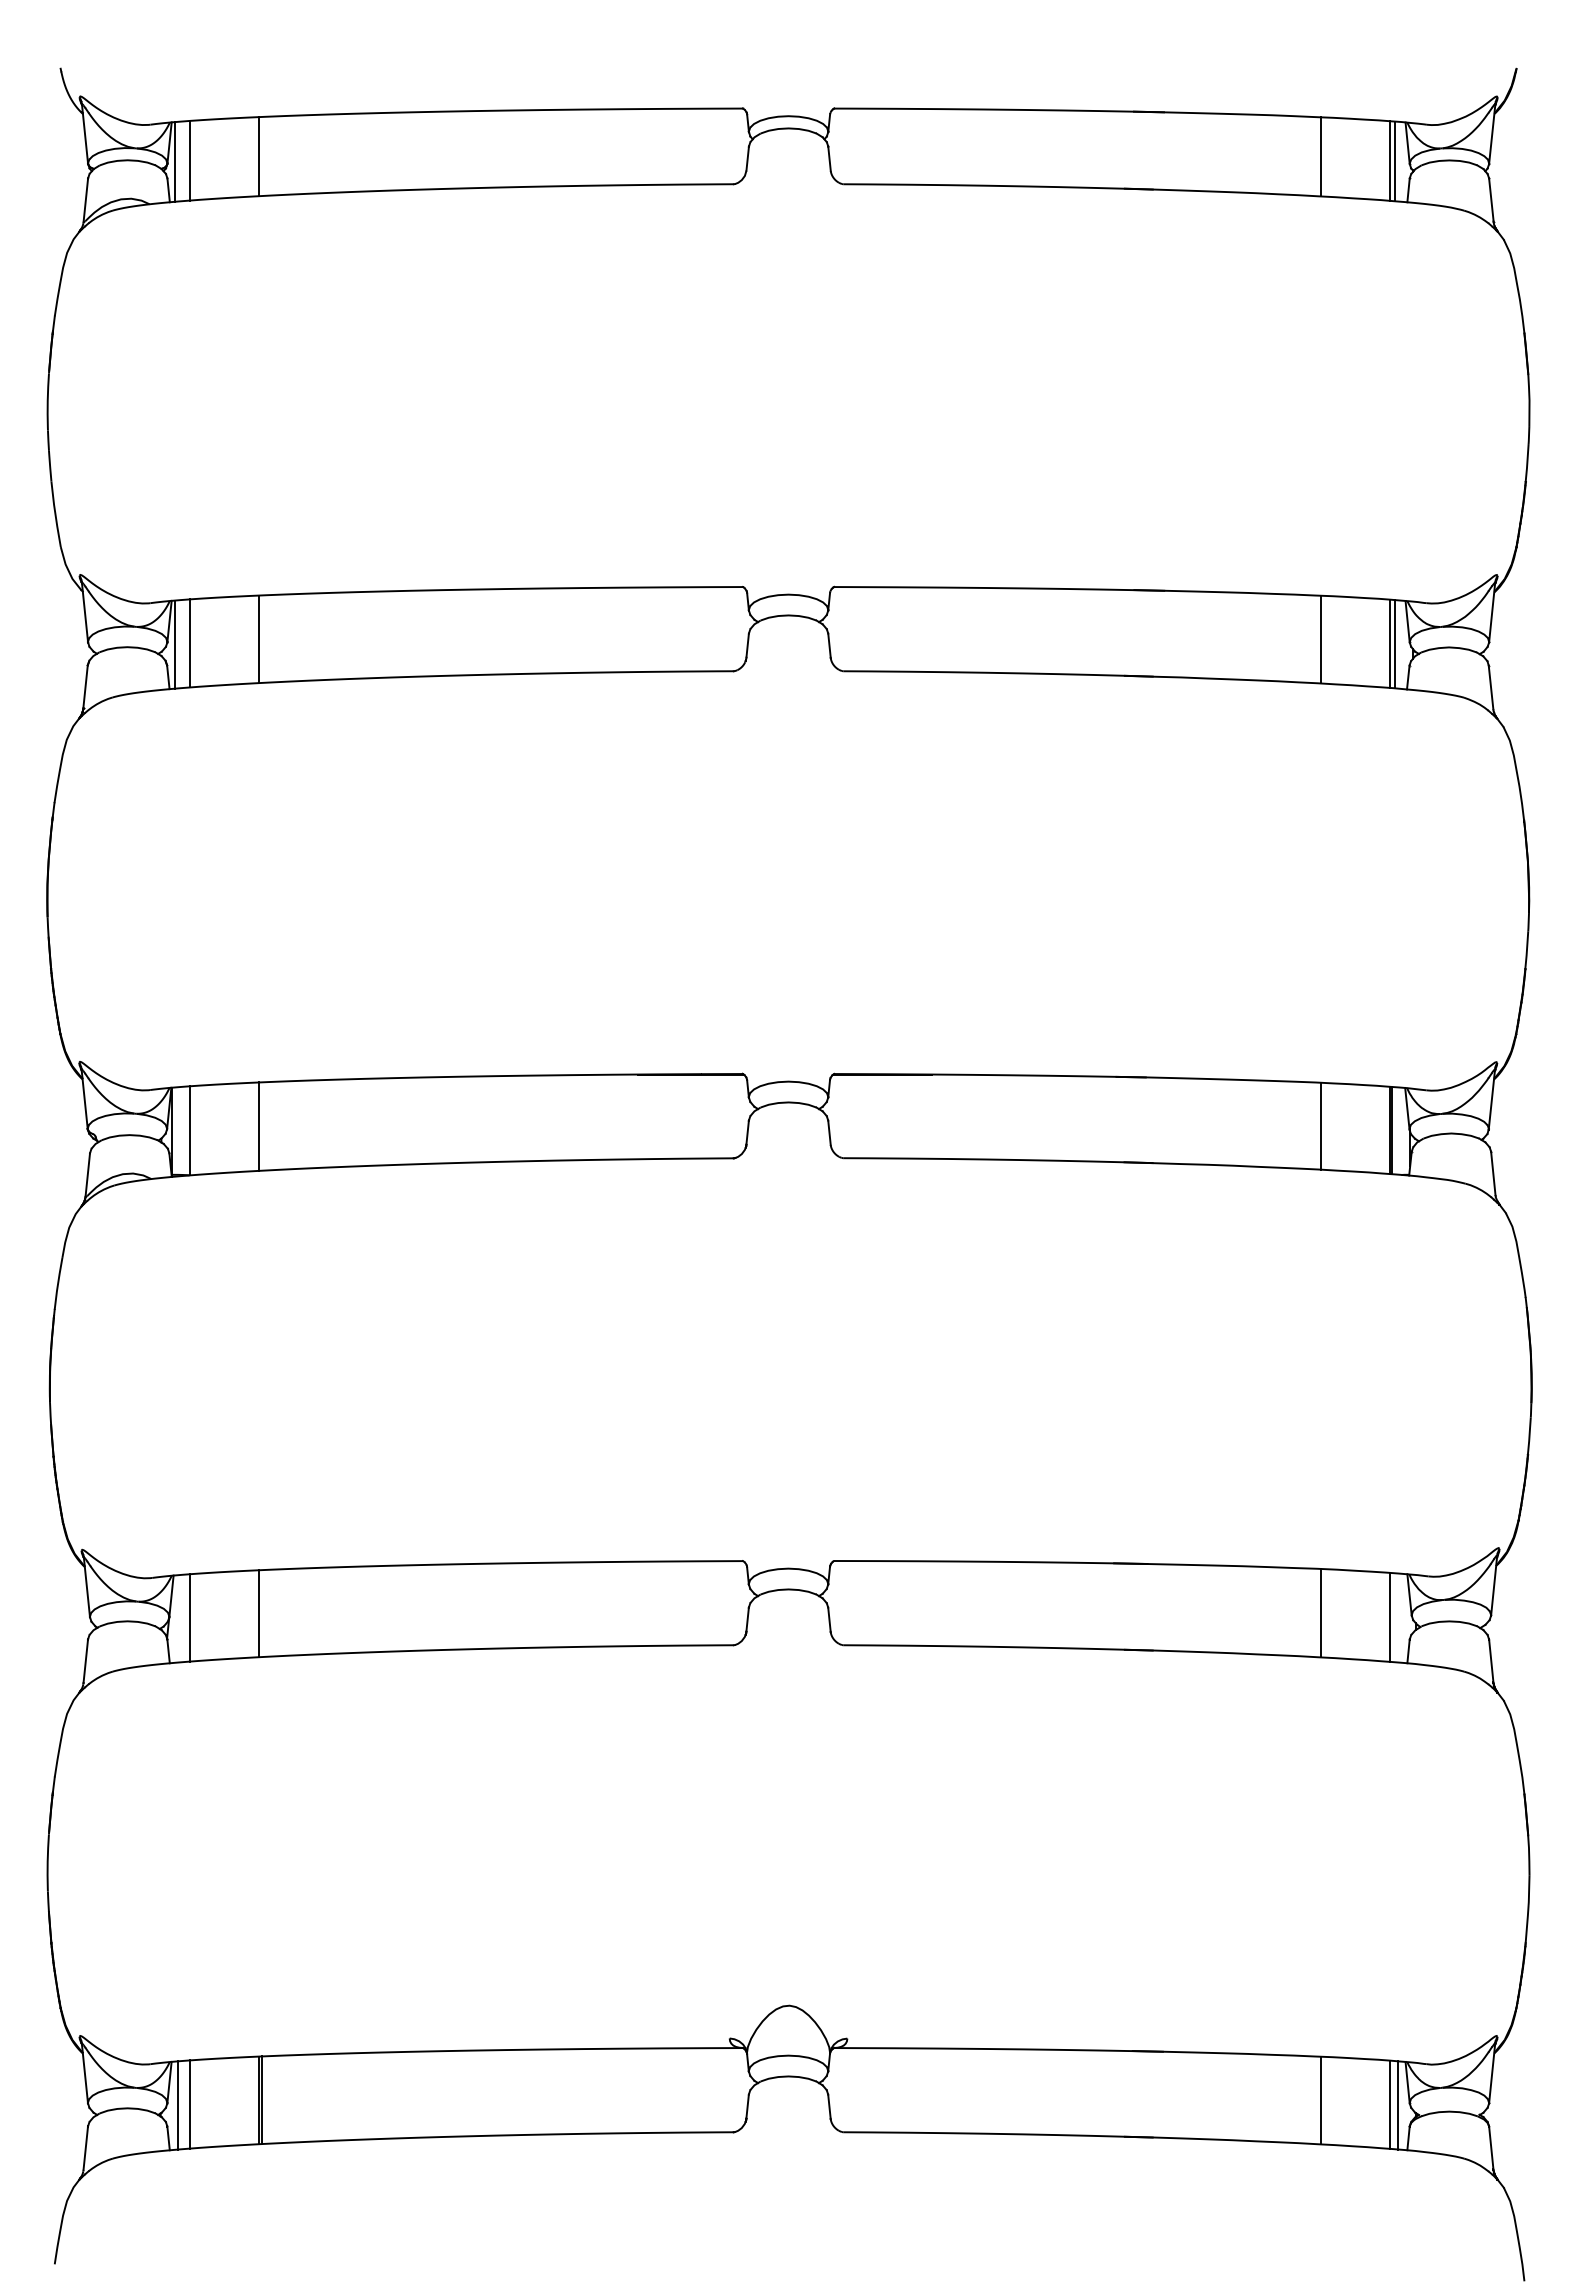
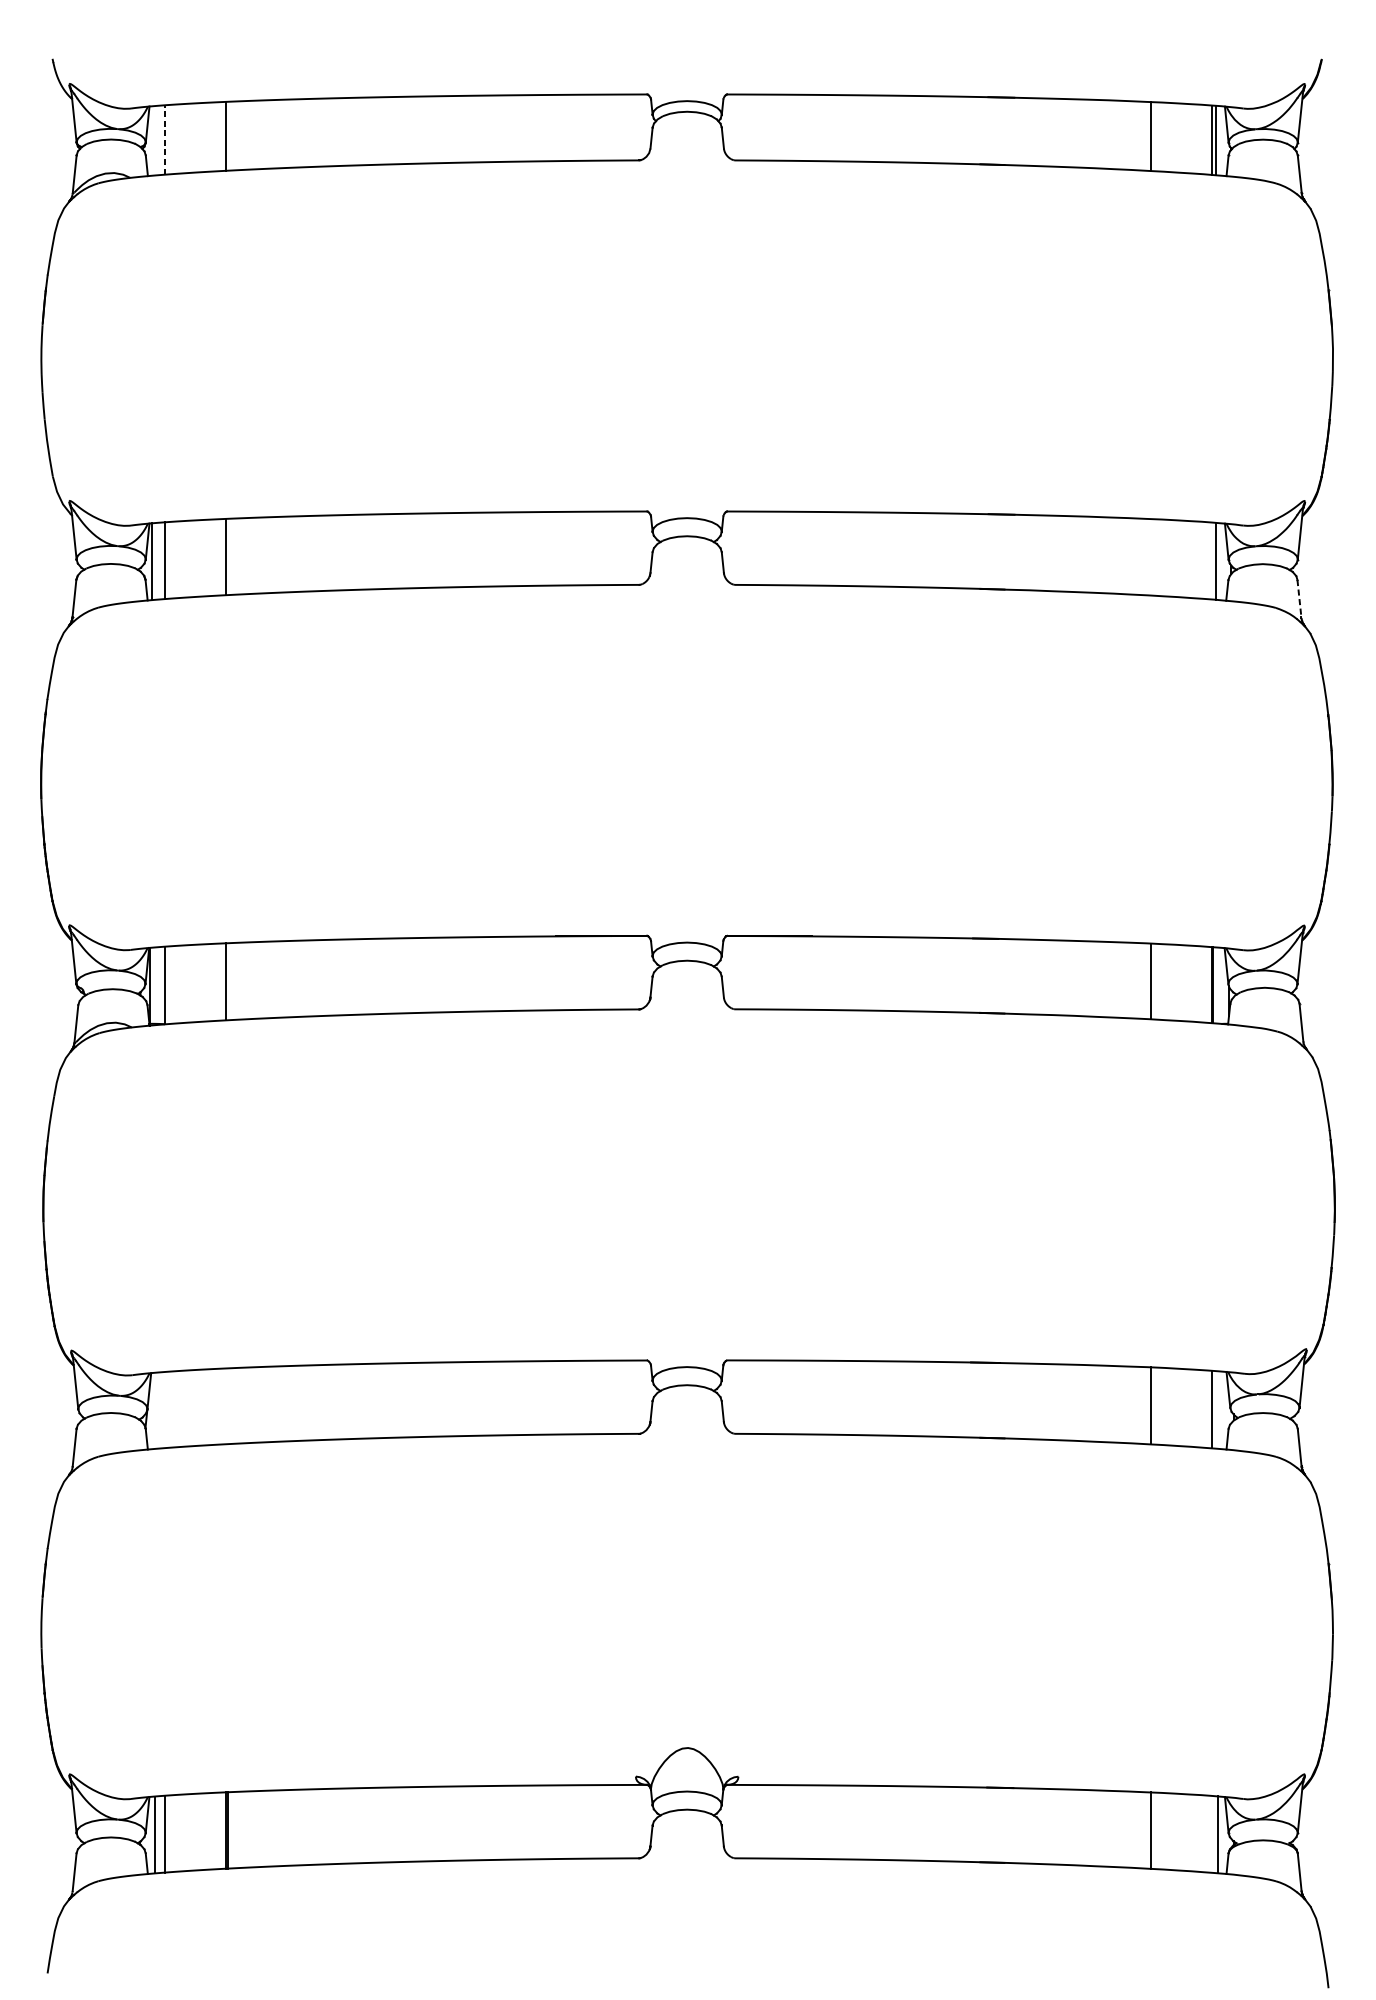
line: (189, 160) -> (165, 139), solid -> dashed
line: (175, 161) -> (152, 140), removed
line: (1321, 639) -> (1151, 557), removed
line: (1390, 643) -> (1211, 560), removed
line: (1491, 687) -> (1299, 599), solid -> dashed
line: (259, 1613) -> (226, 1406), removed
line: (189, 1617) -> (165, 1409), removed
line: (1390, 2104) -> (1211, 1834), removed

